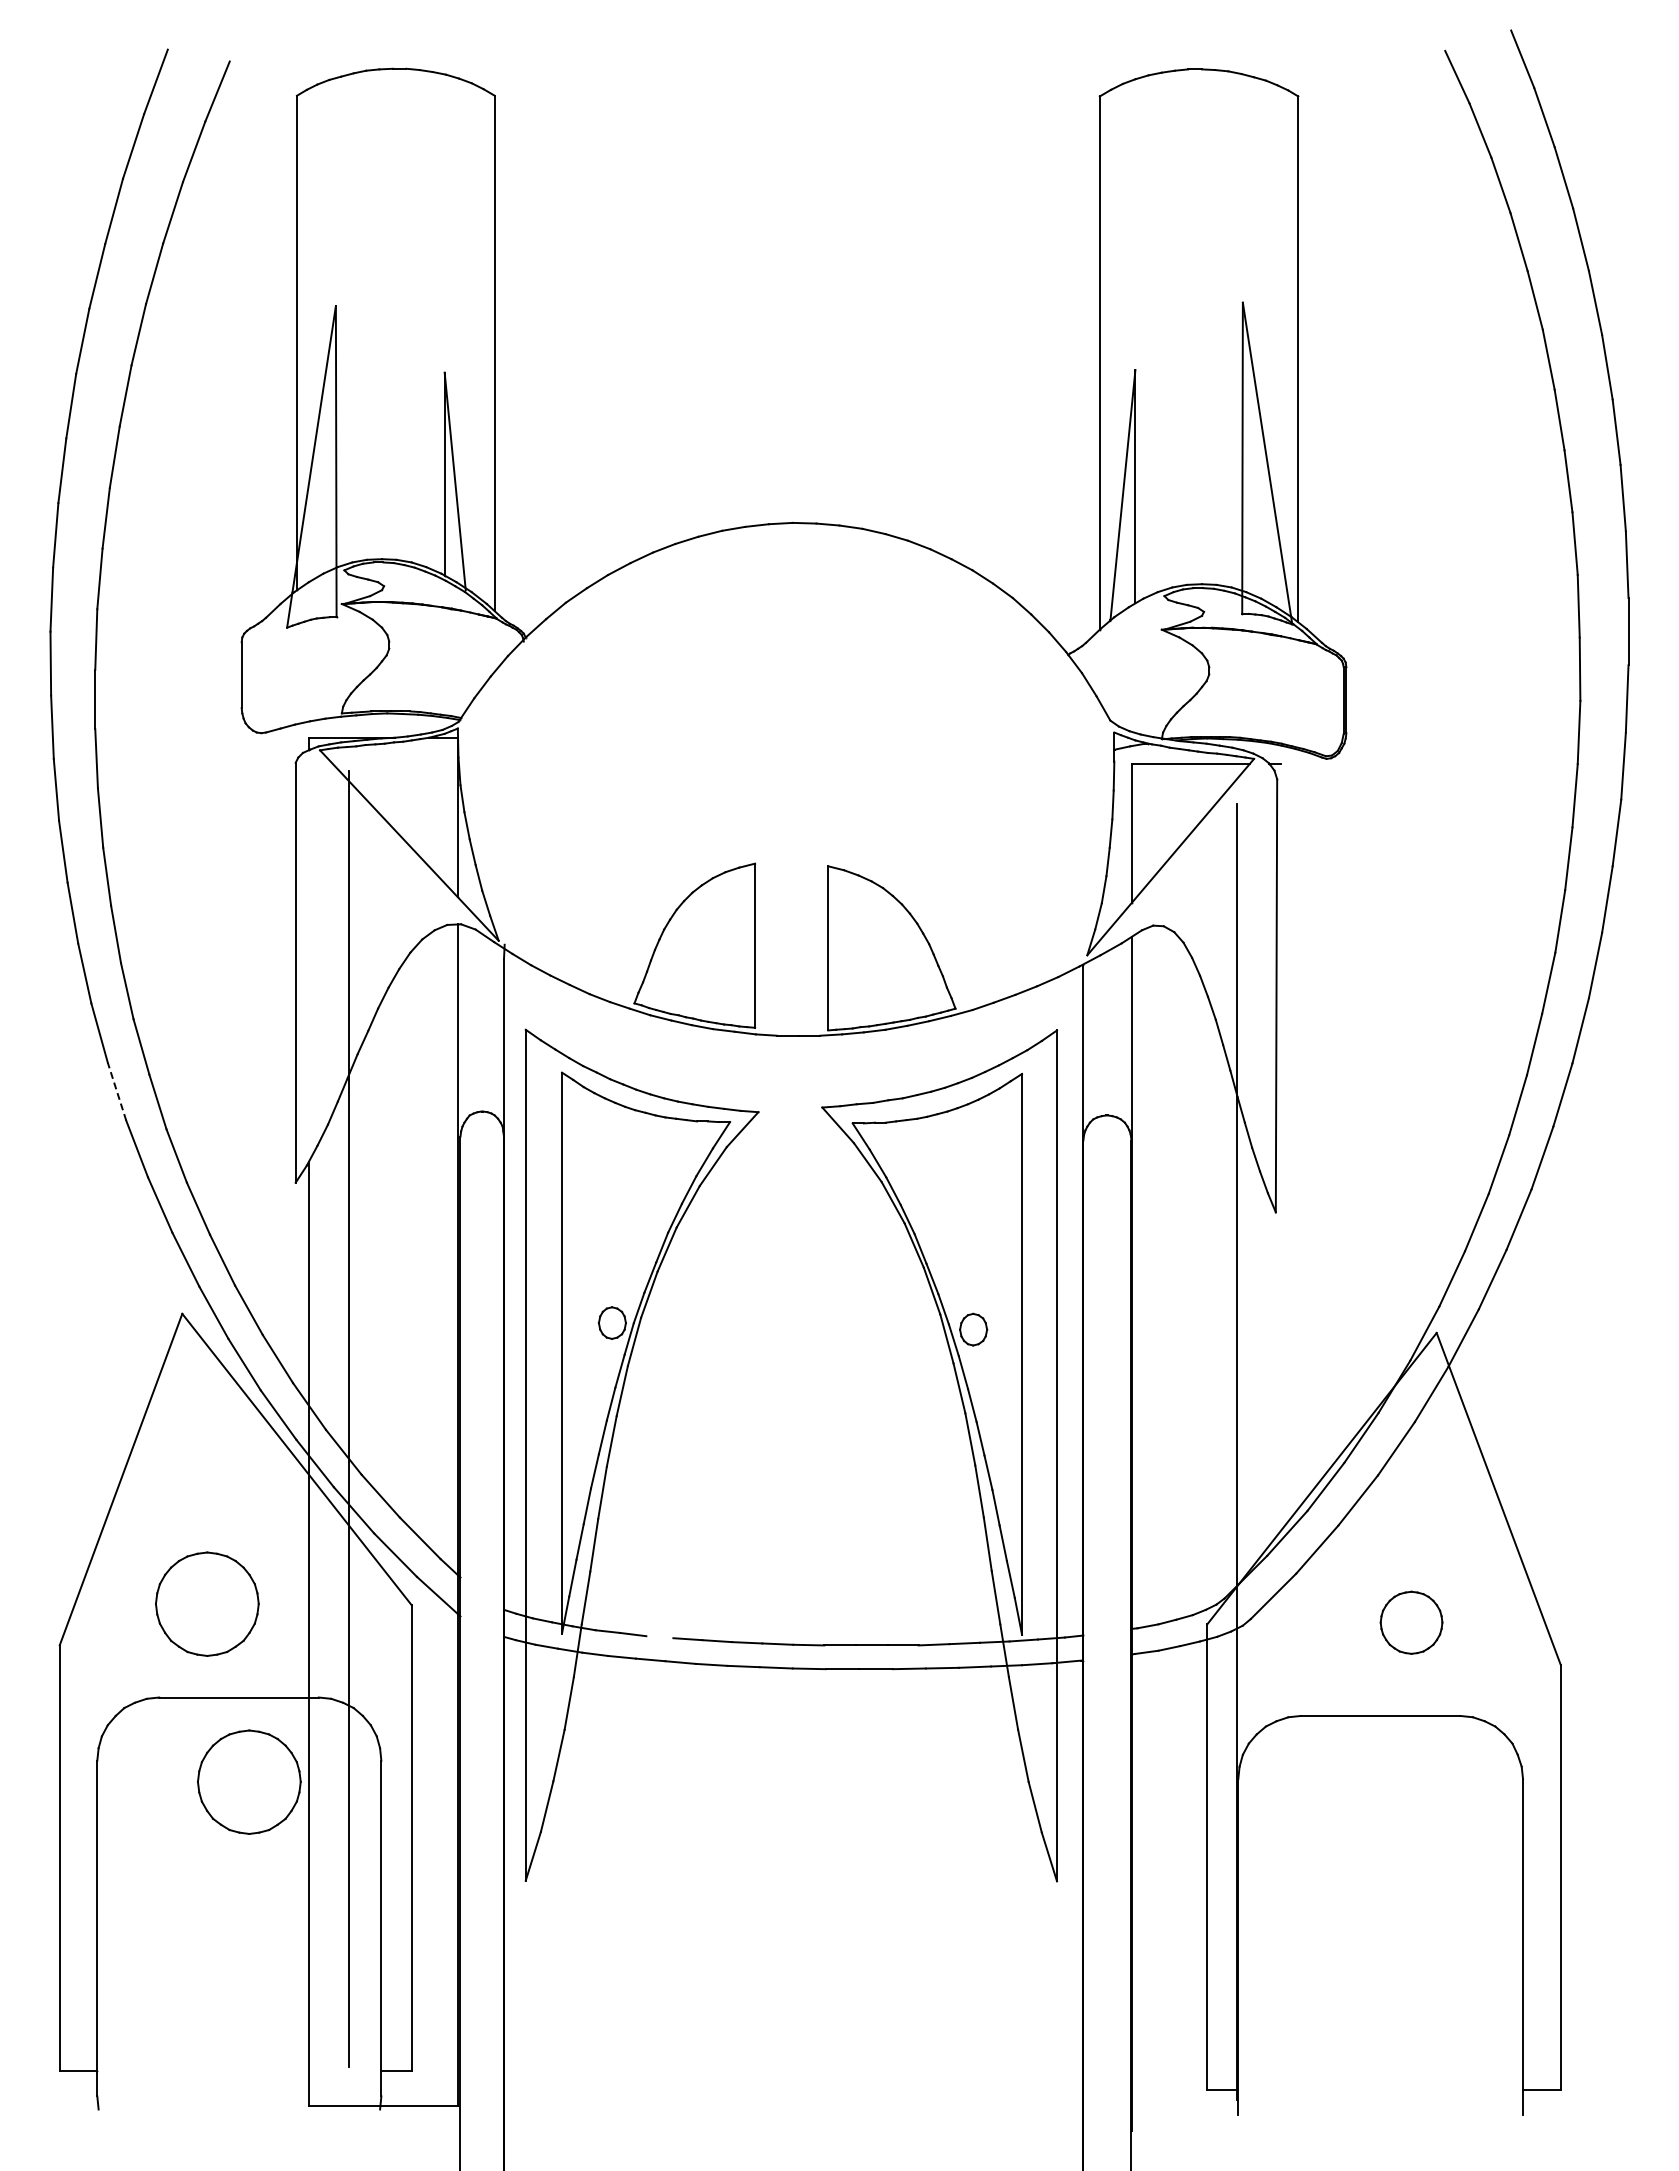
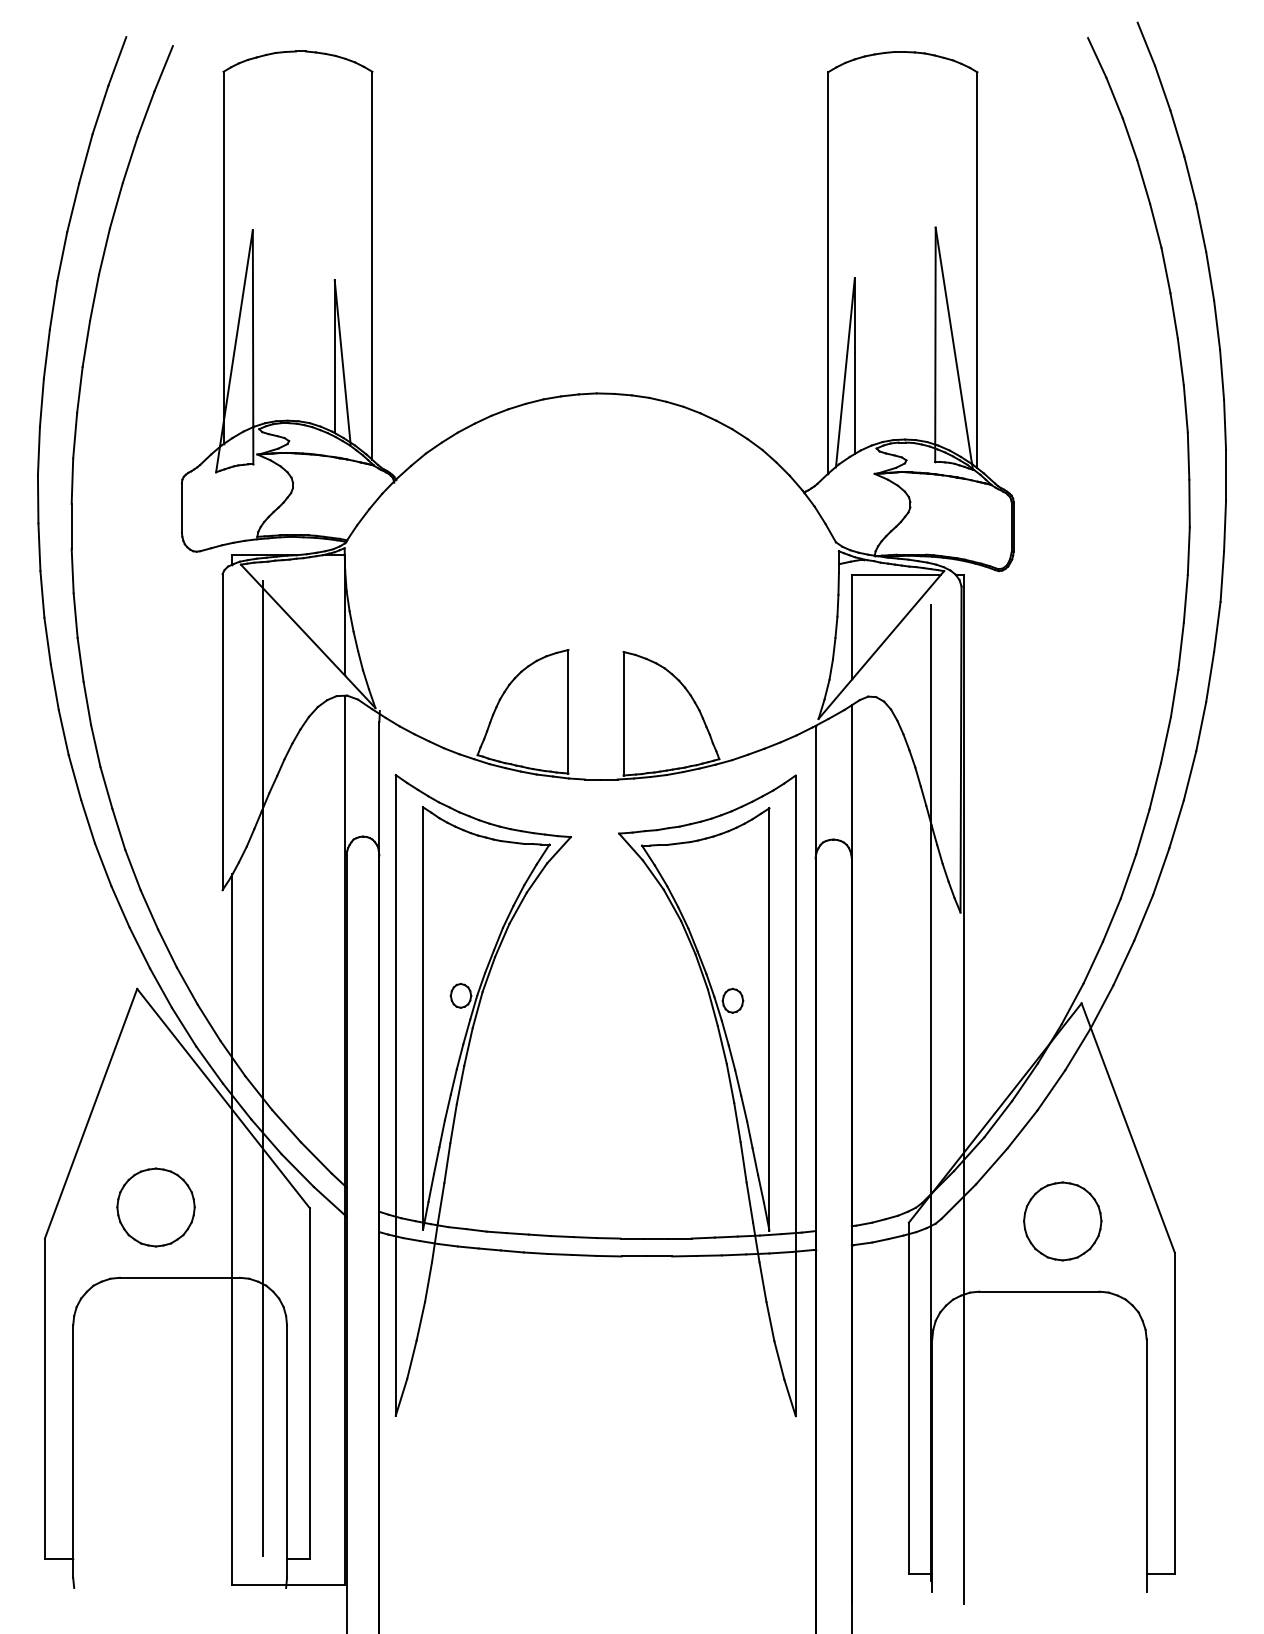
line: (116, 1091) -> (87, 821), dashed -> solid
line: (1281, 1447) -> (964, 1089), added
part: (1411, 1622) -> (1062, 1221), size x1.67
line: (659, 1637) -> (496, 1232), added
part: (249, 1781) -> (187, 1341), removed

